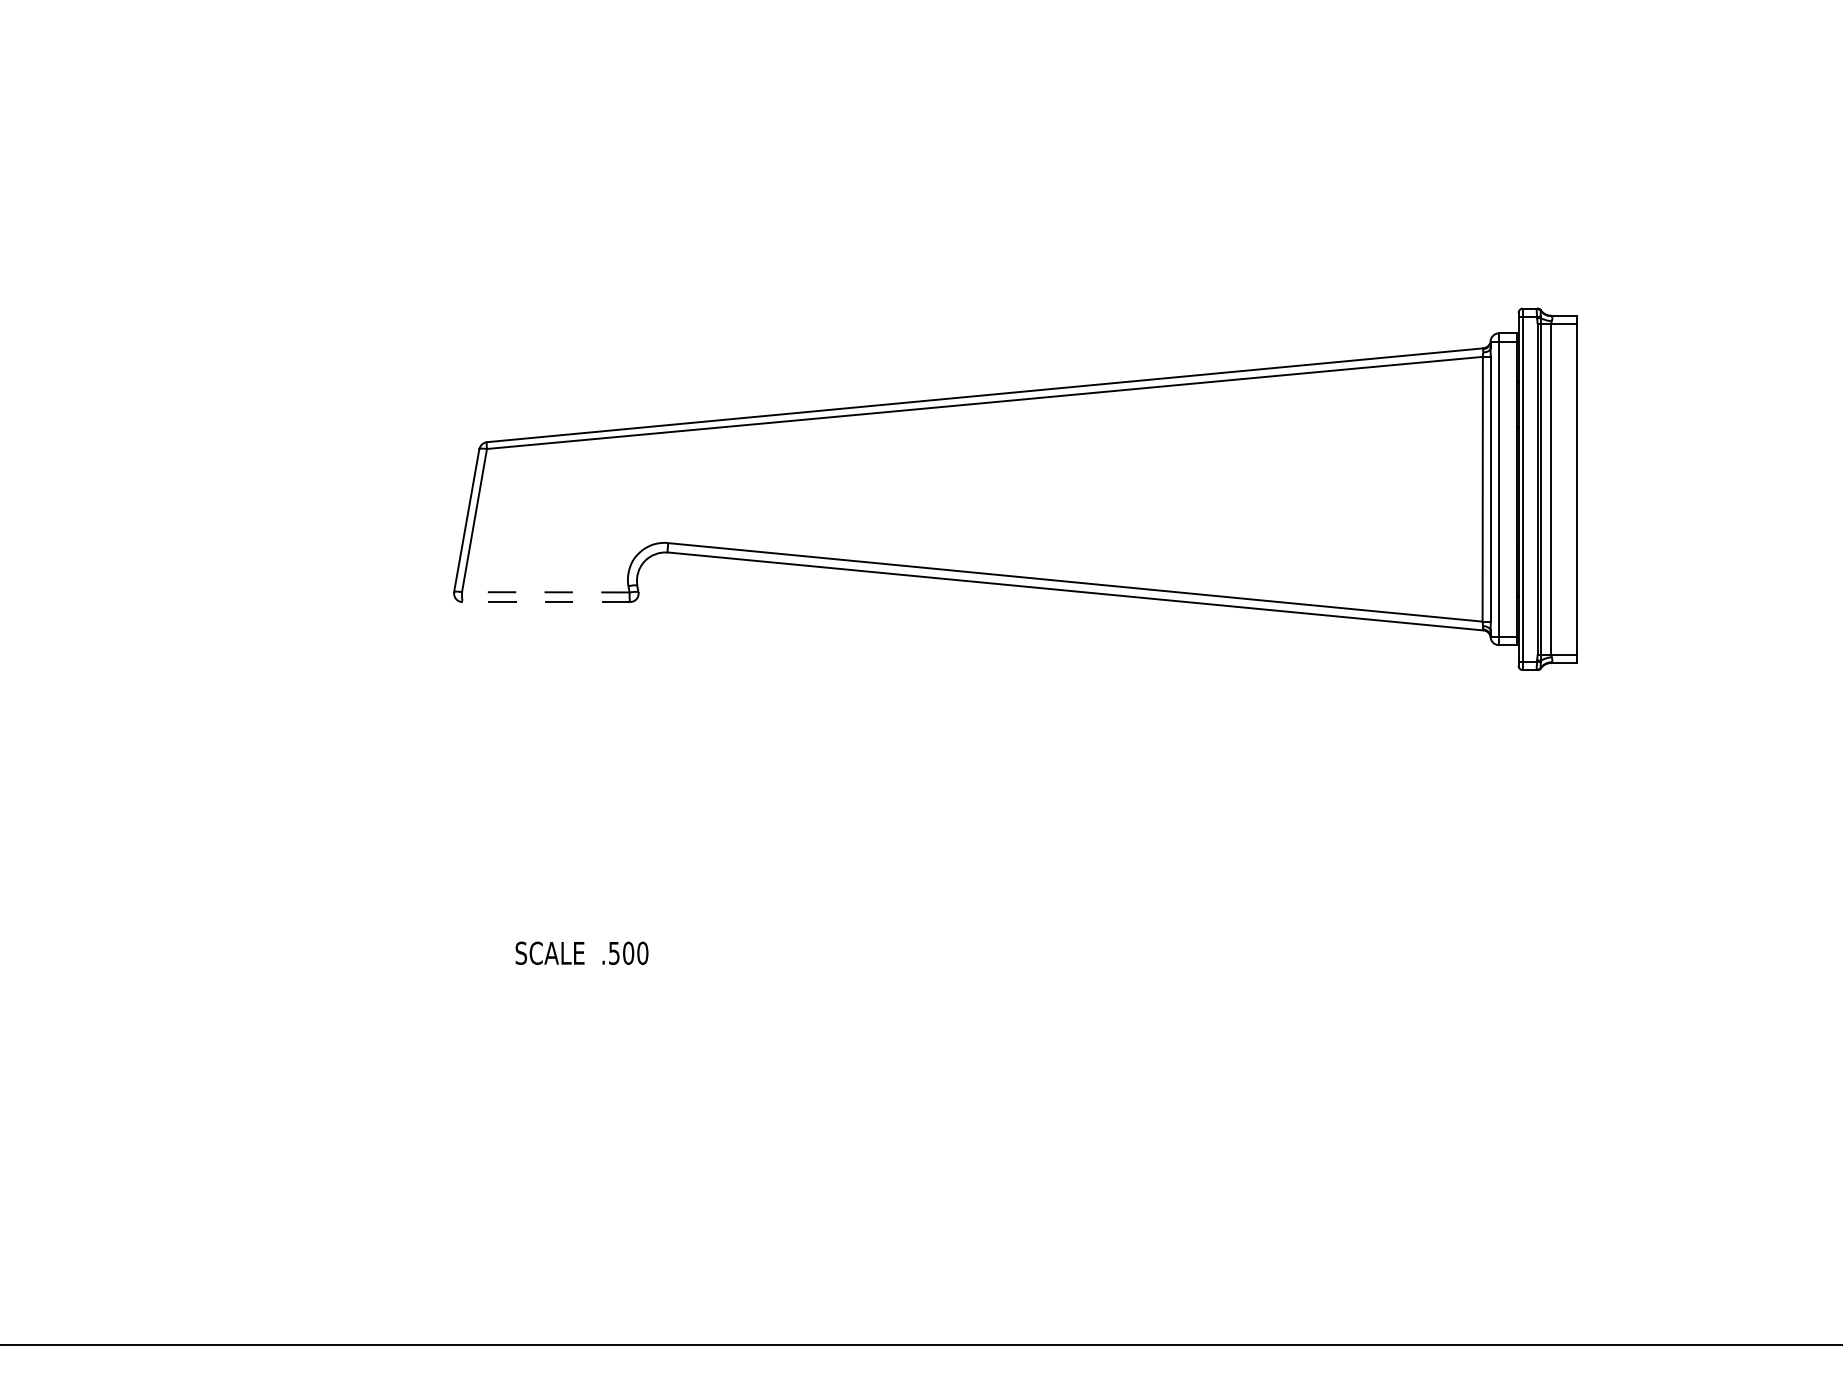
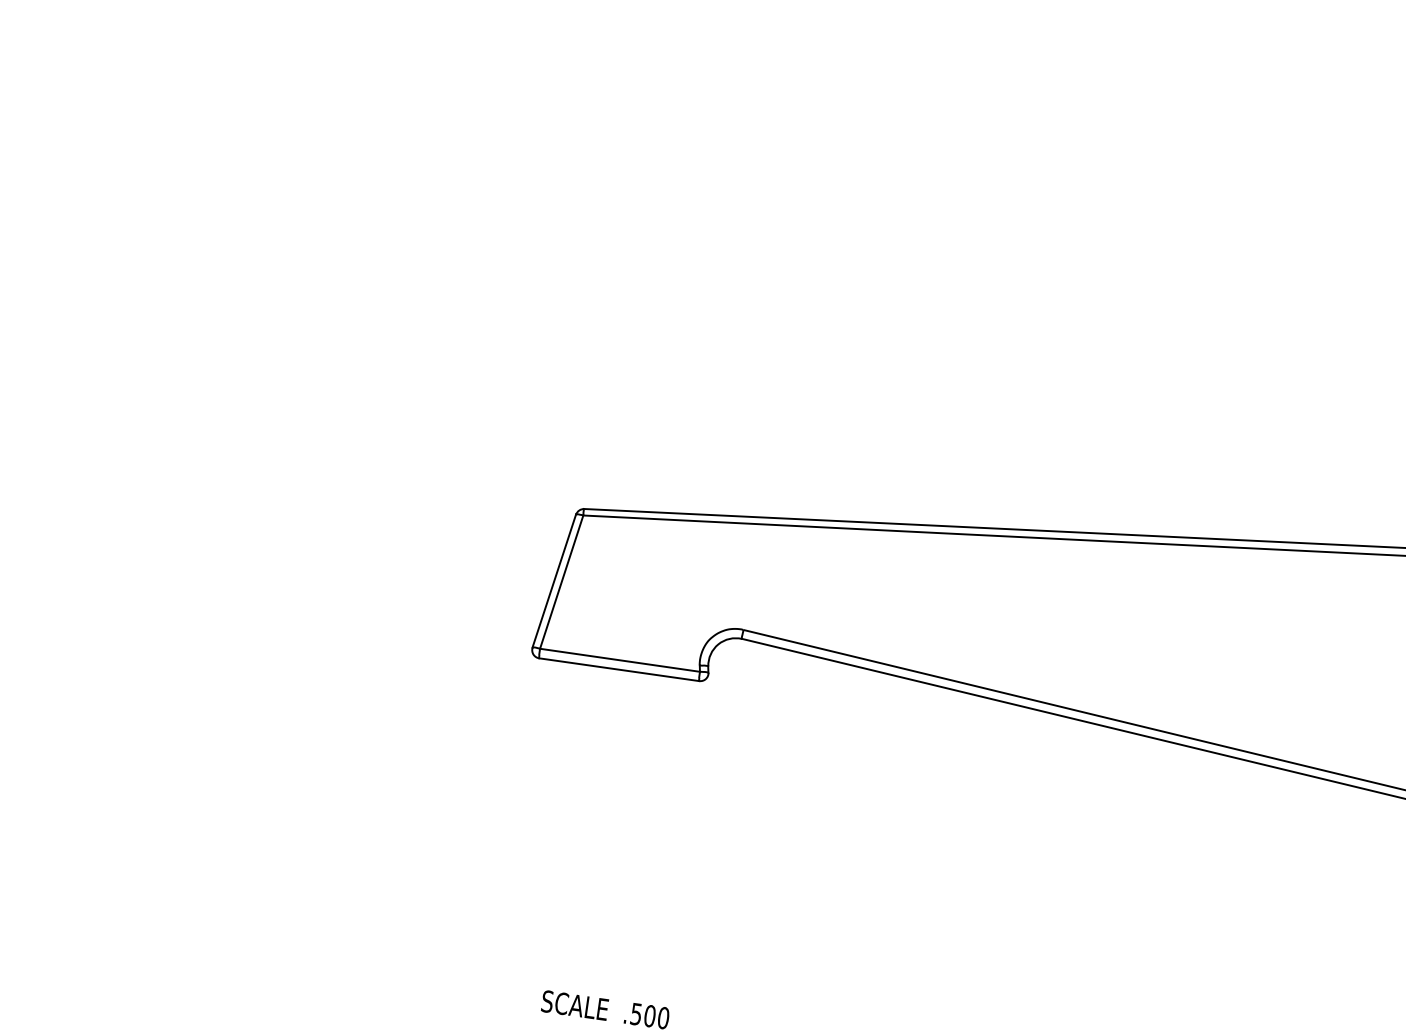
line: (545, 592) -> (619, 660), dashed -> solid
line: (546, 602) -> (619, 670), dashed -> solid

